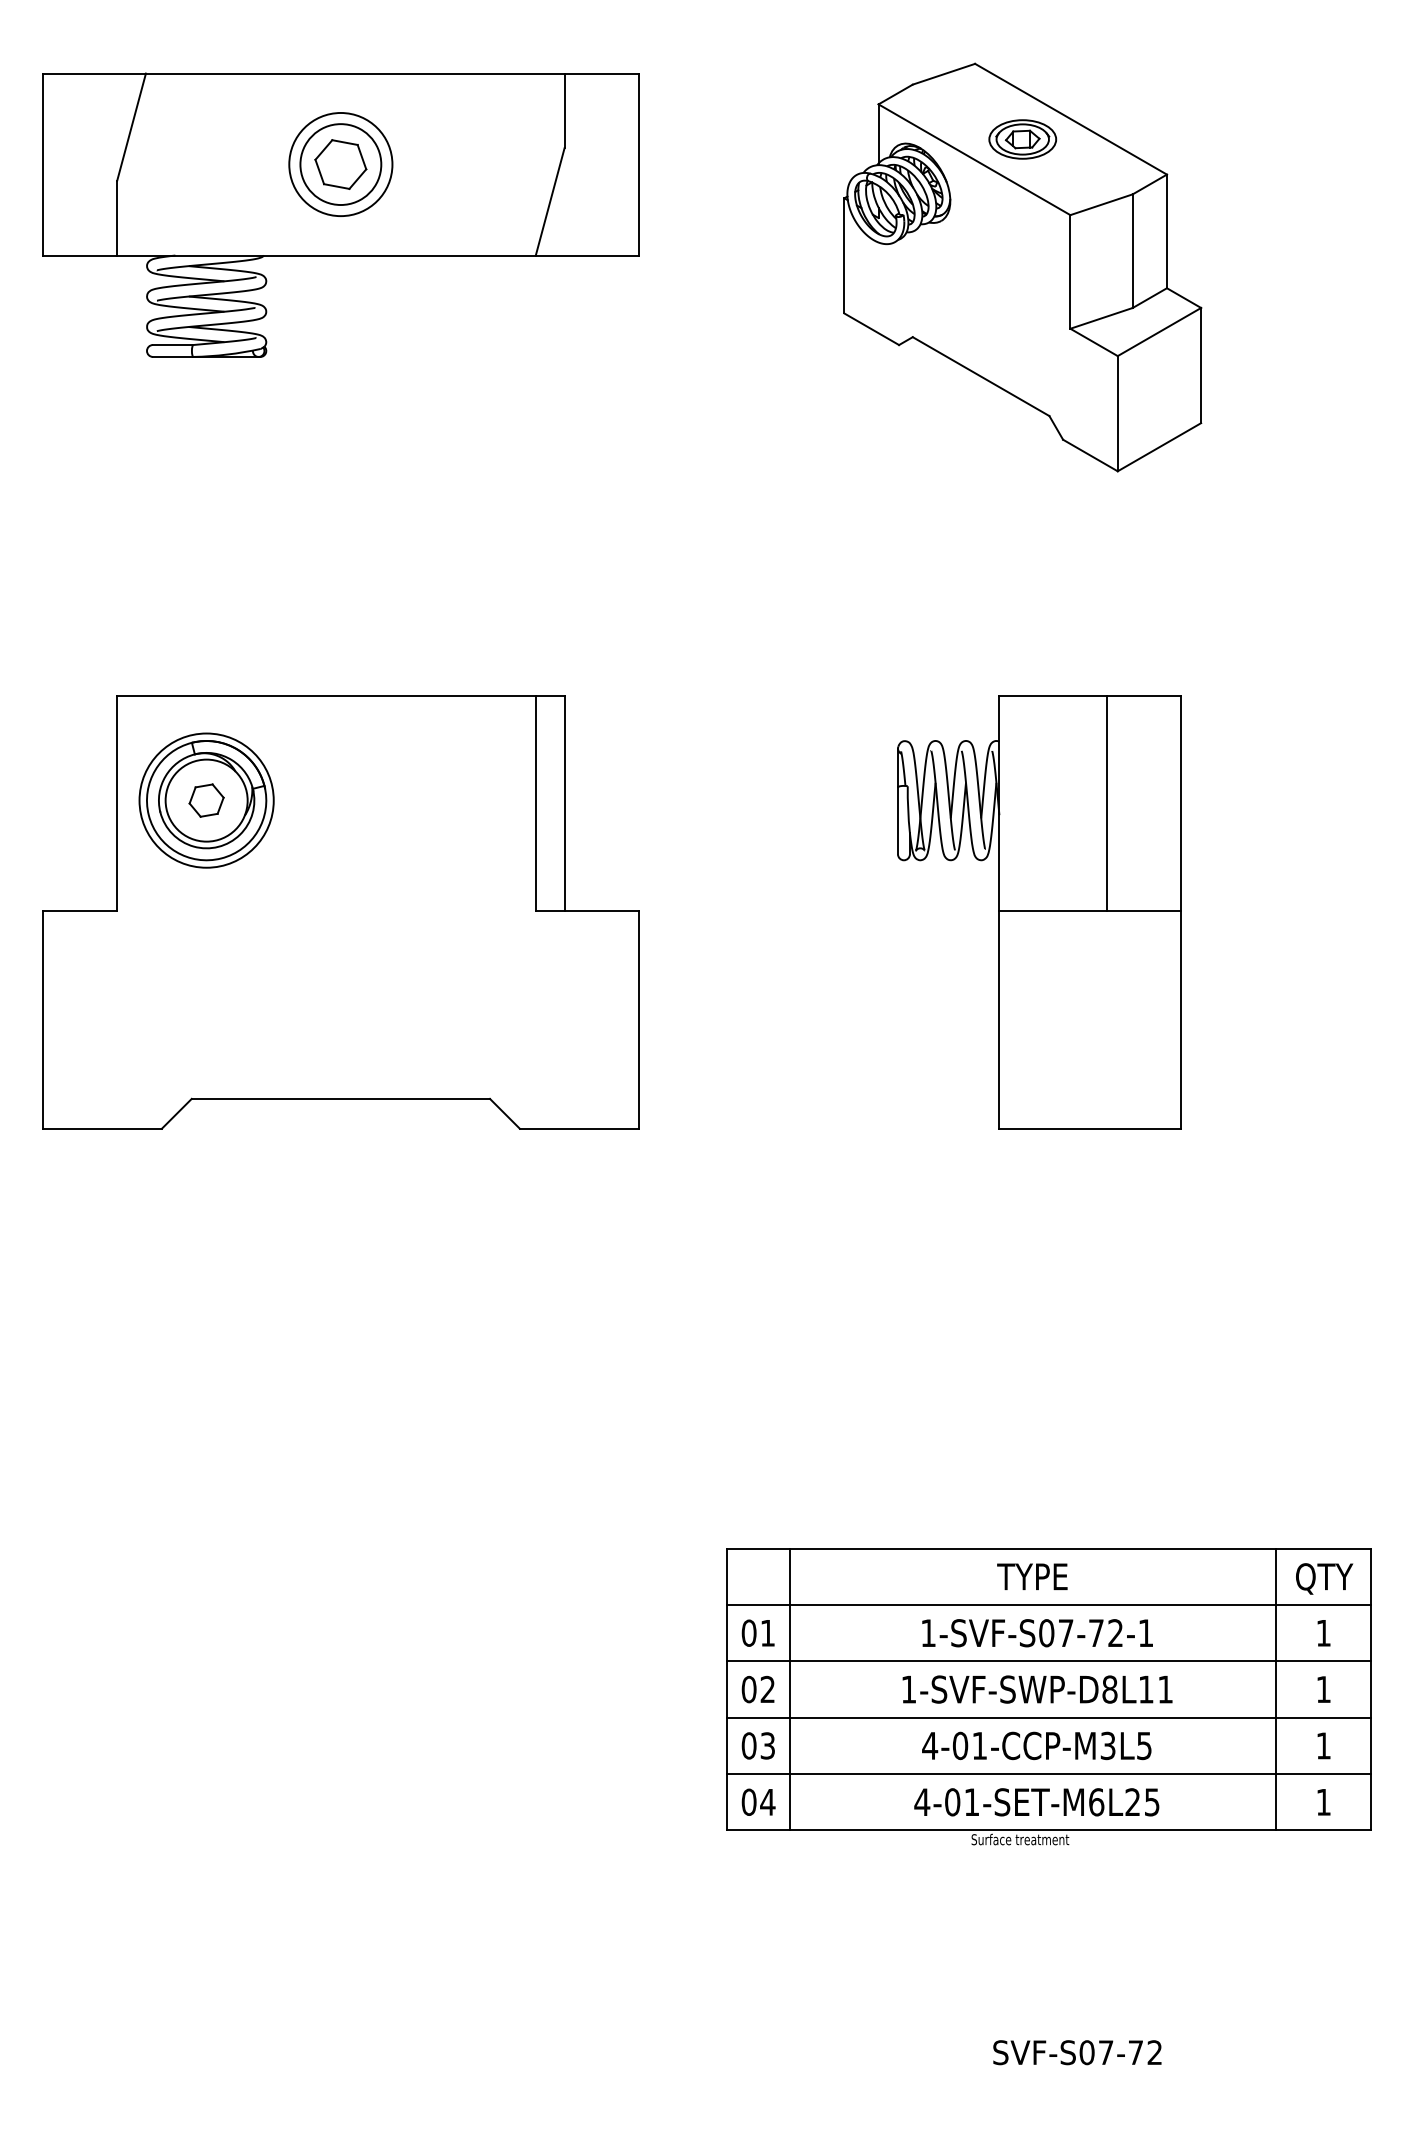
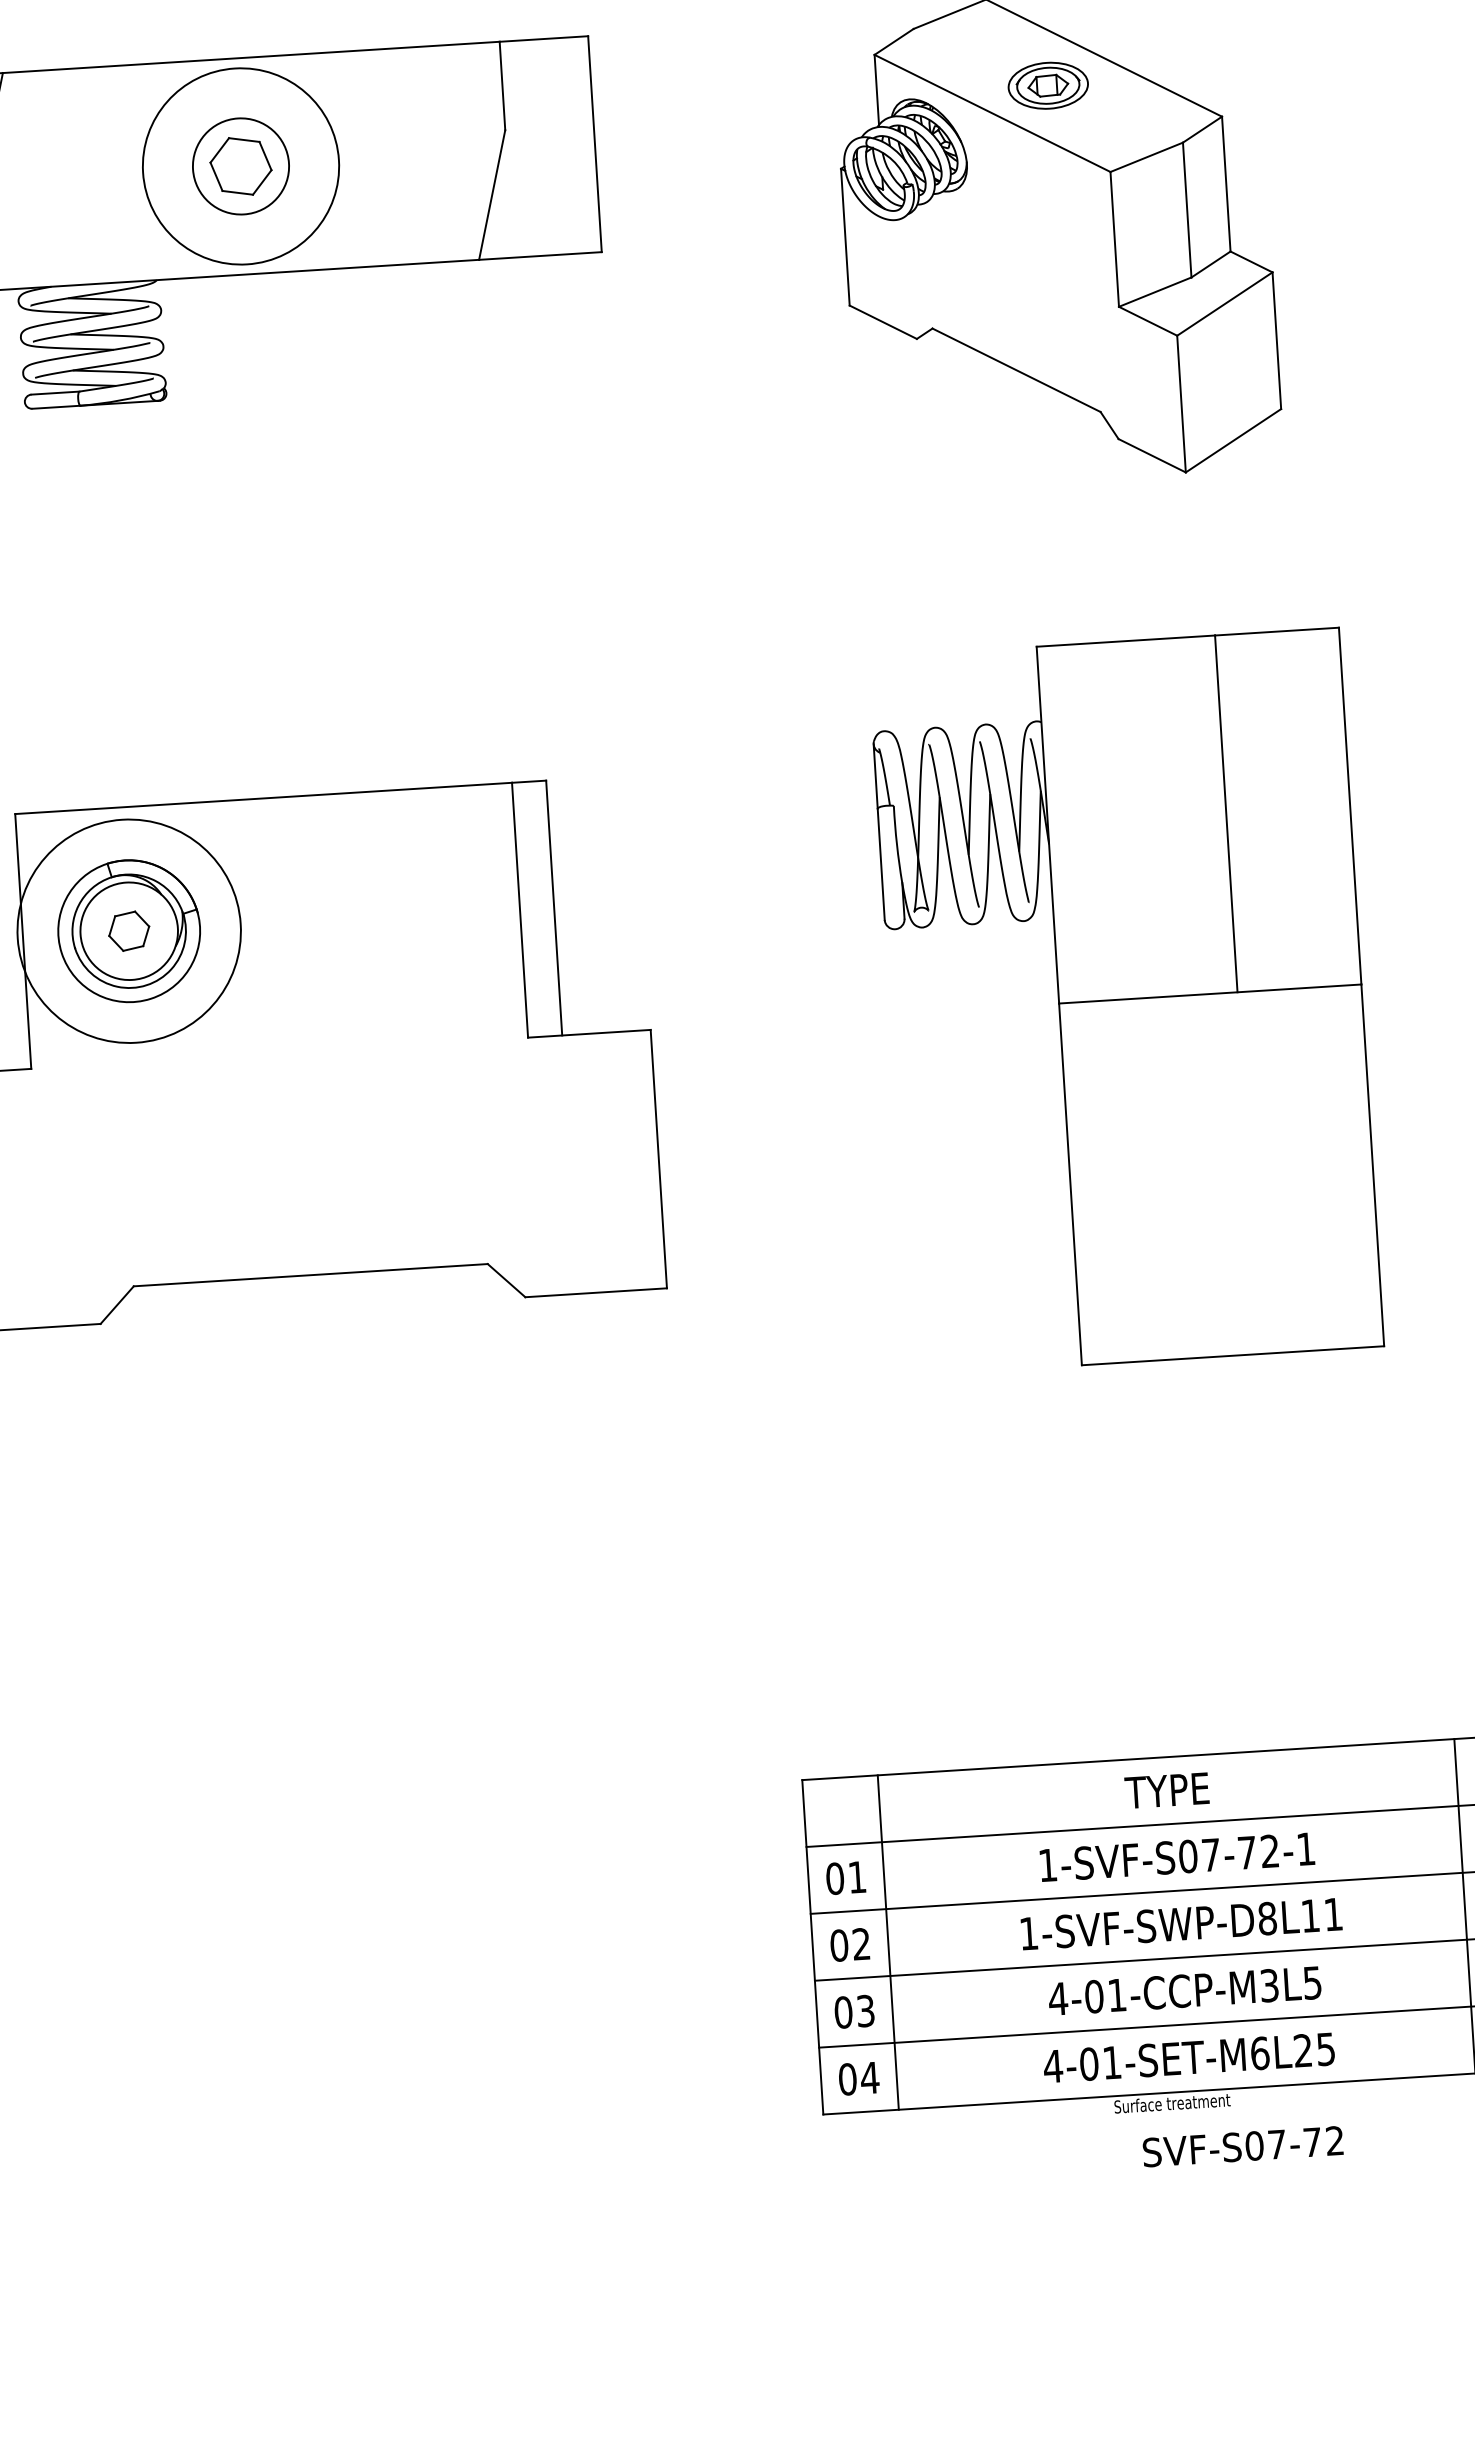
circle: (340, 164) -> (240, 166), size x1.6
circle: (206, 800) -> (129, 931), size x1.4
part: (1039, 912) -> (1125, 1001), size x1.4
text: (1077, 2052) -> (1243, 2146), moved

